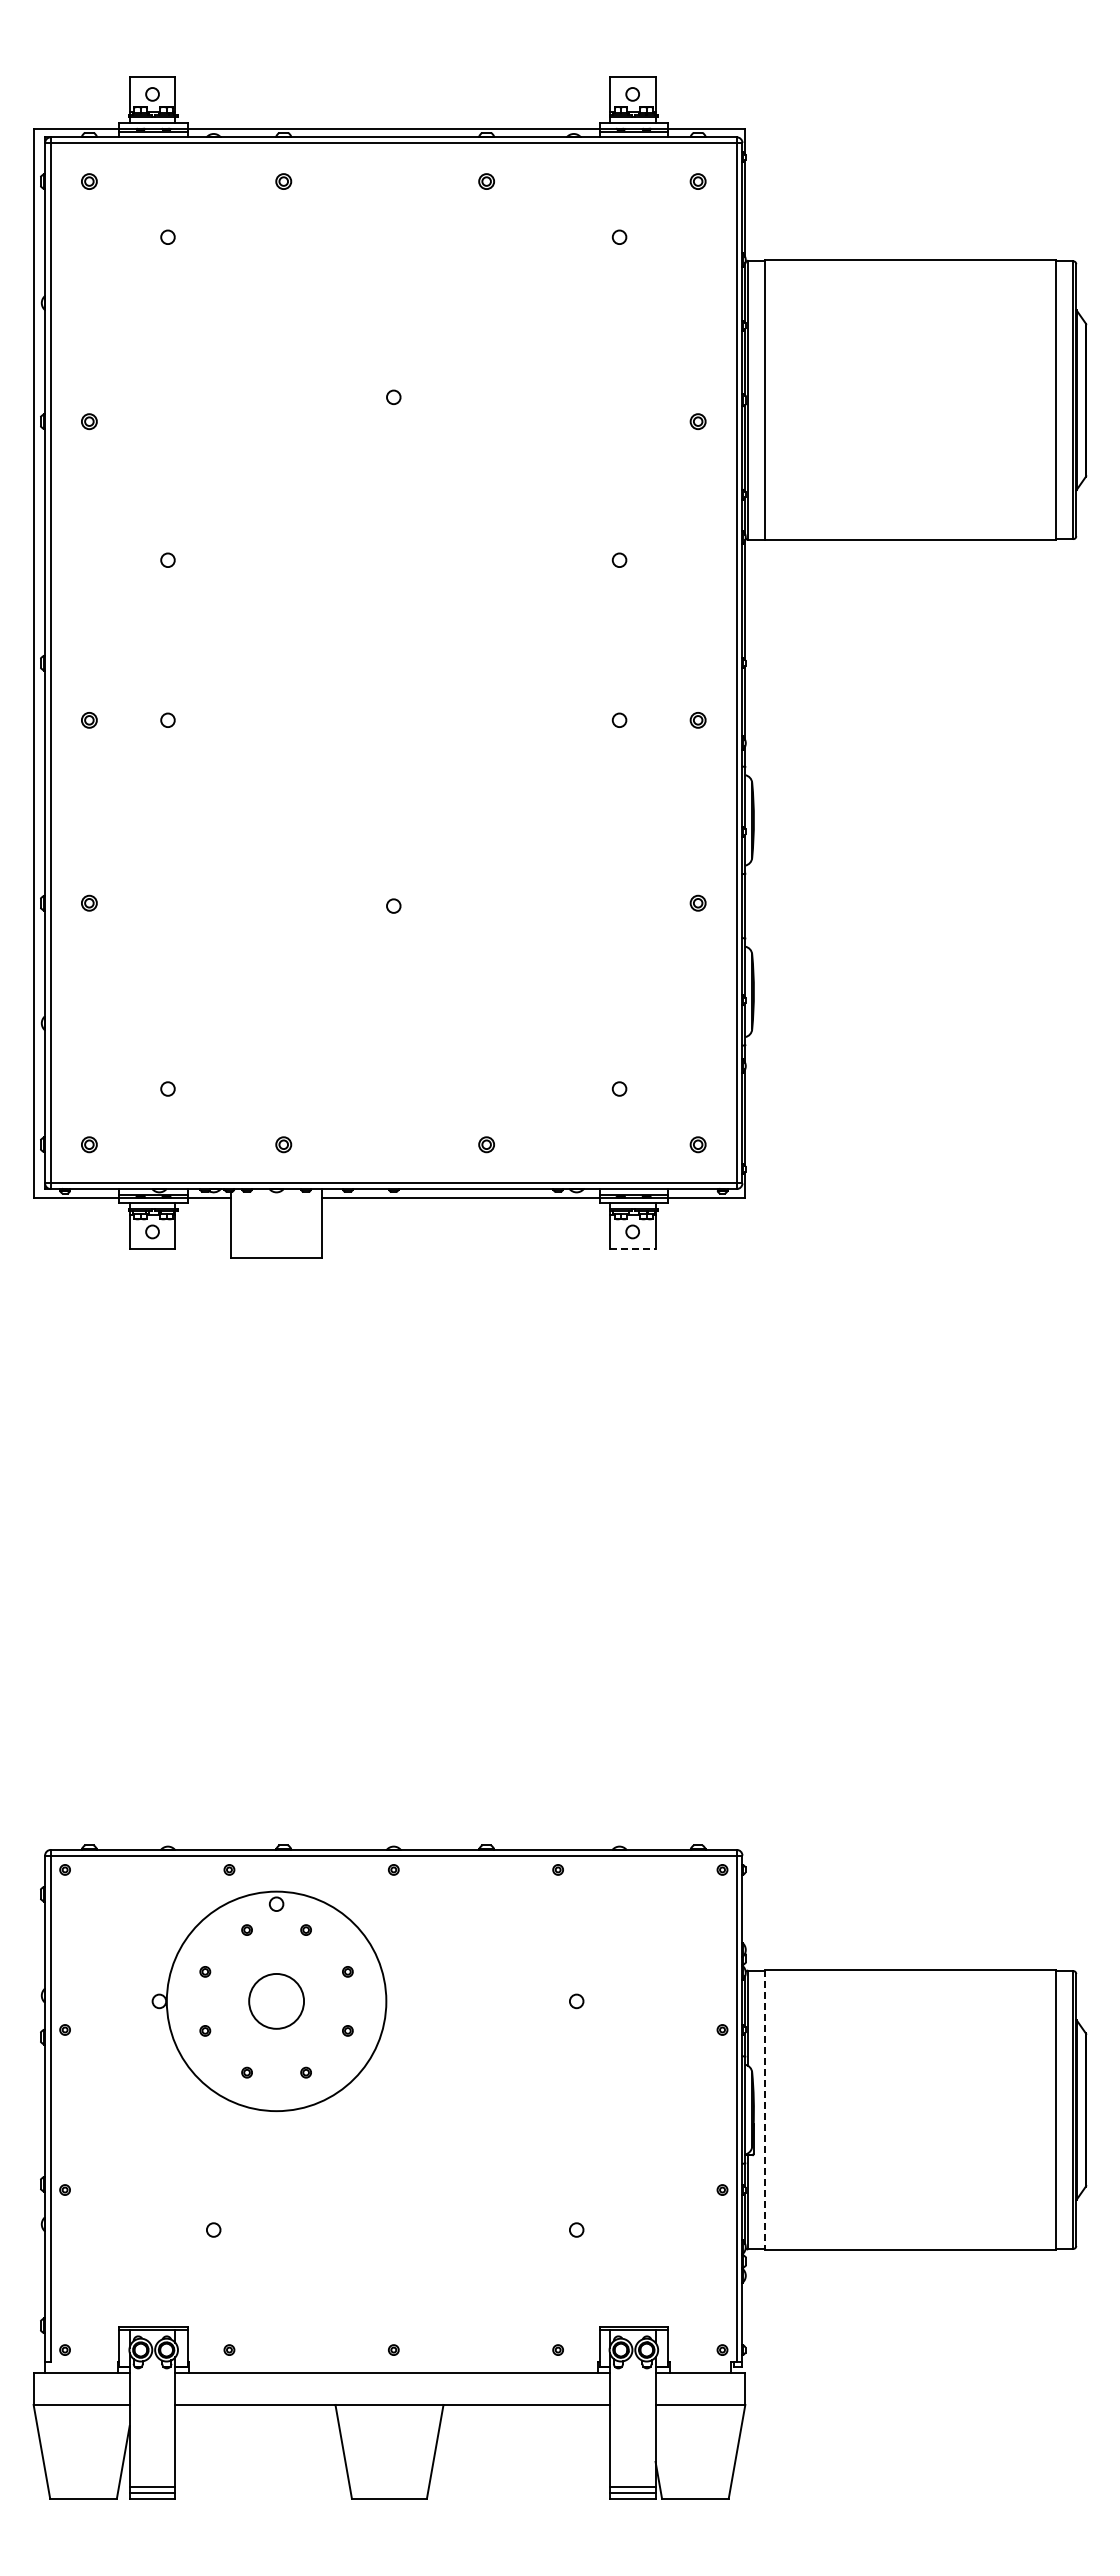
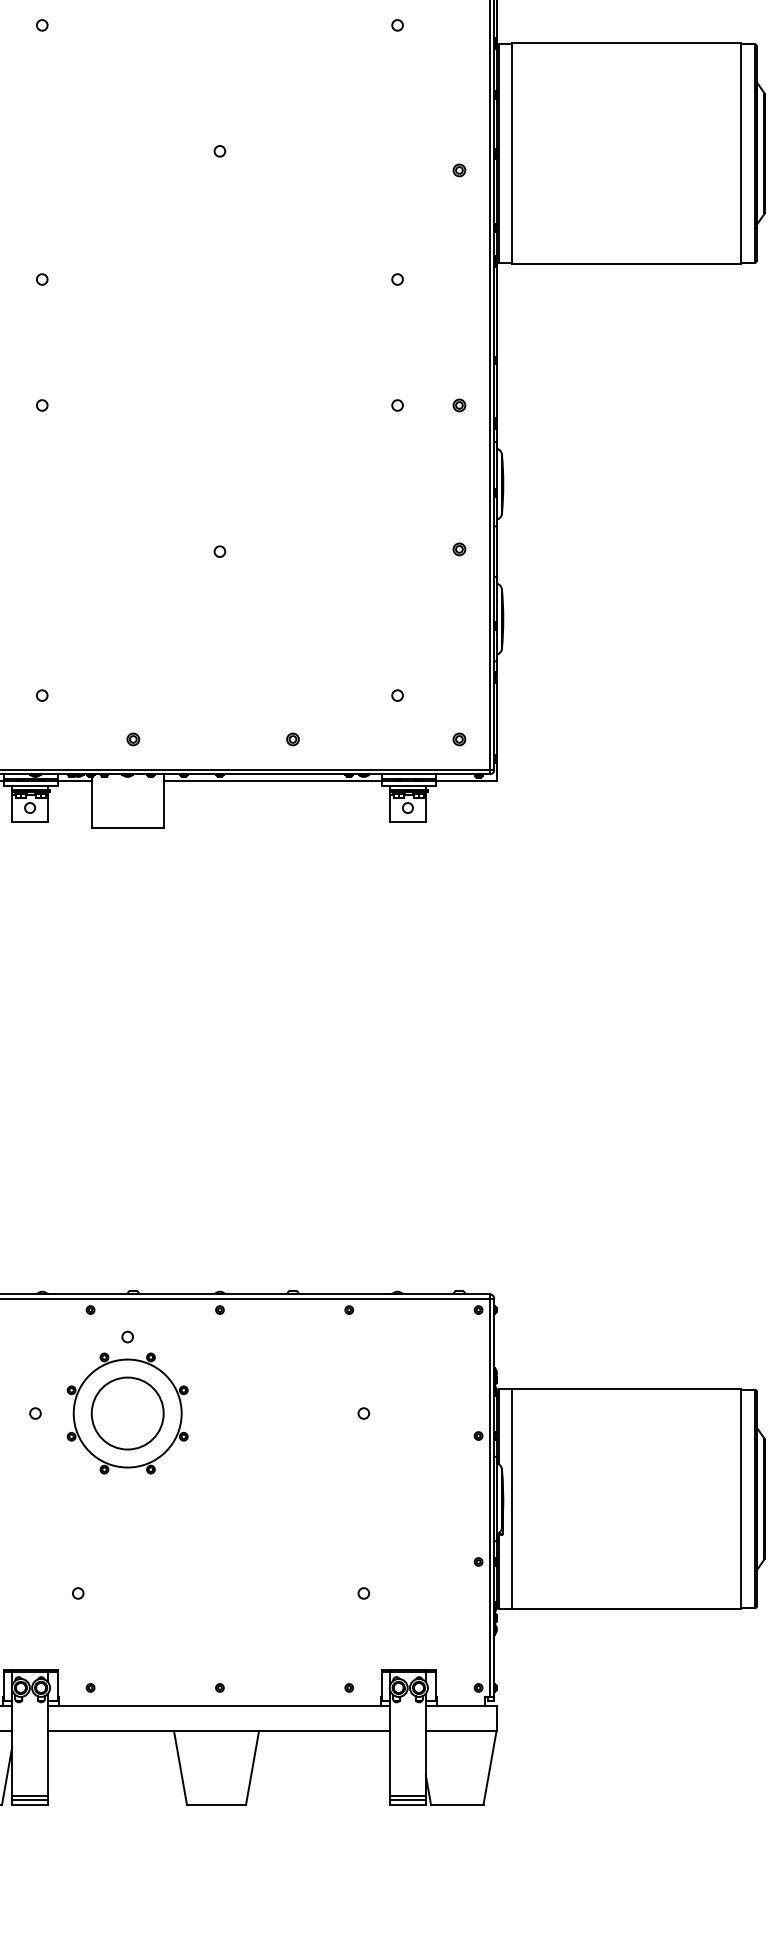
line: (632, 1249) -> (407, 821), dashed -> solid
circle: (276, 2001) -> (127, 1413), size x0.62
circle: (276, 2001) -> (127, 1413), size x1.67
line: (764, 2110) -> (511, 1499), dashed -> solid

